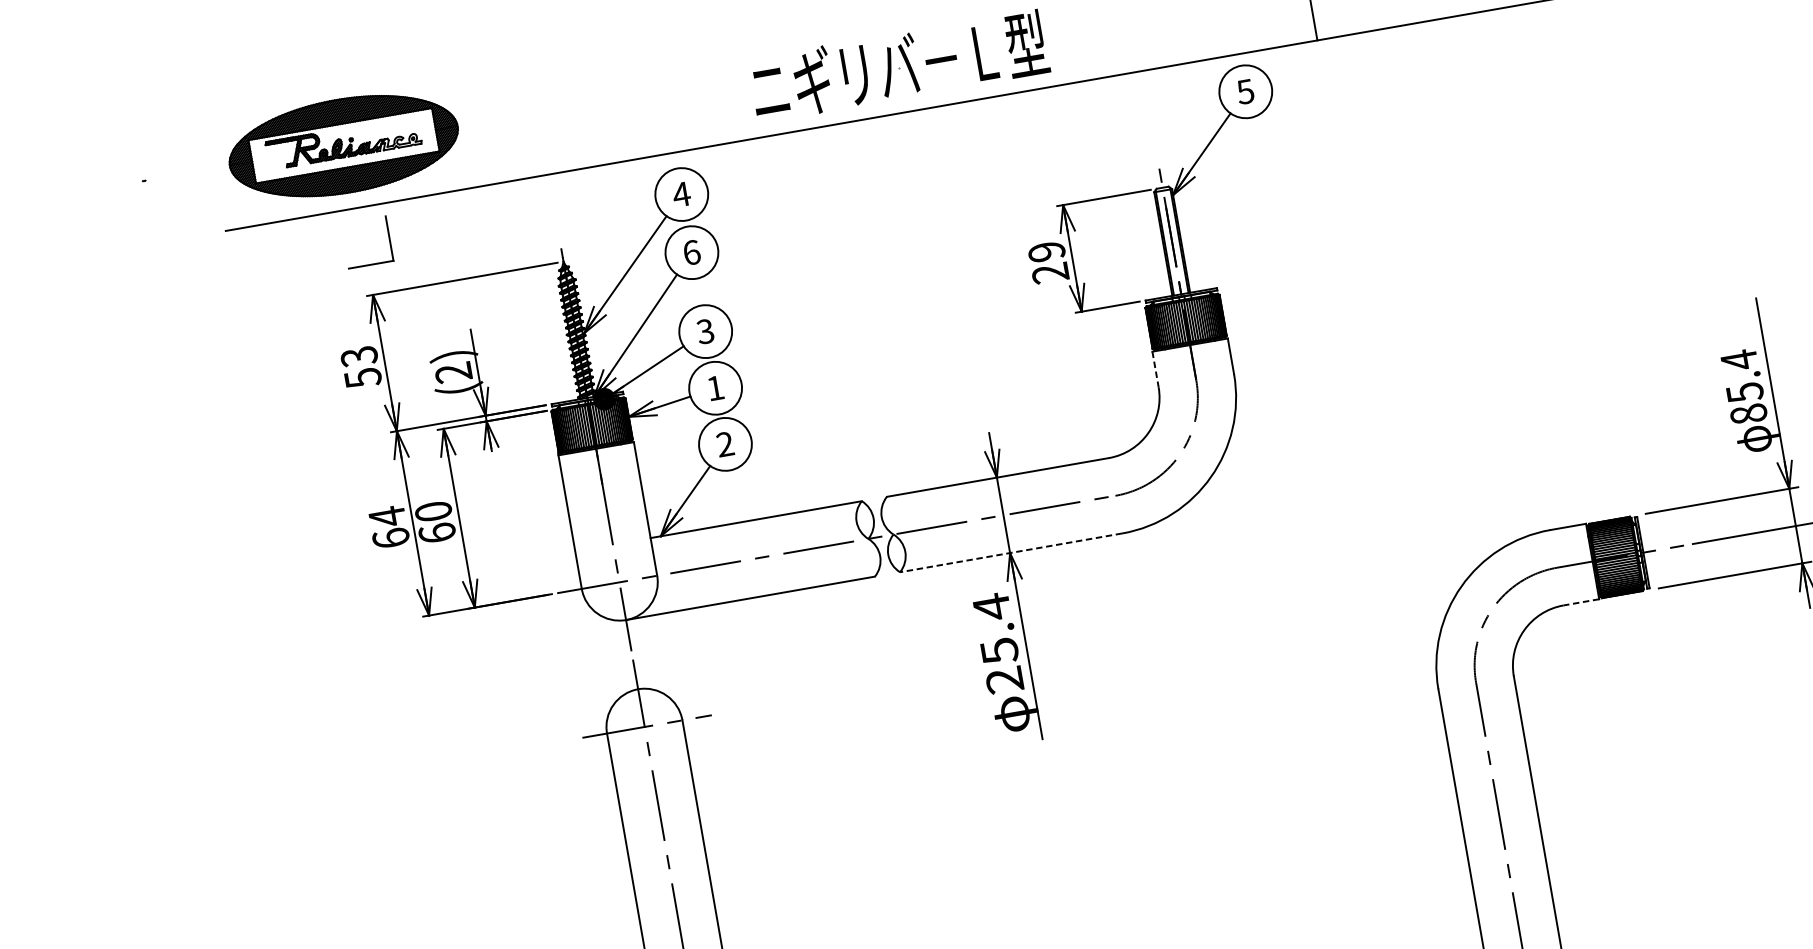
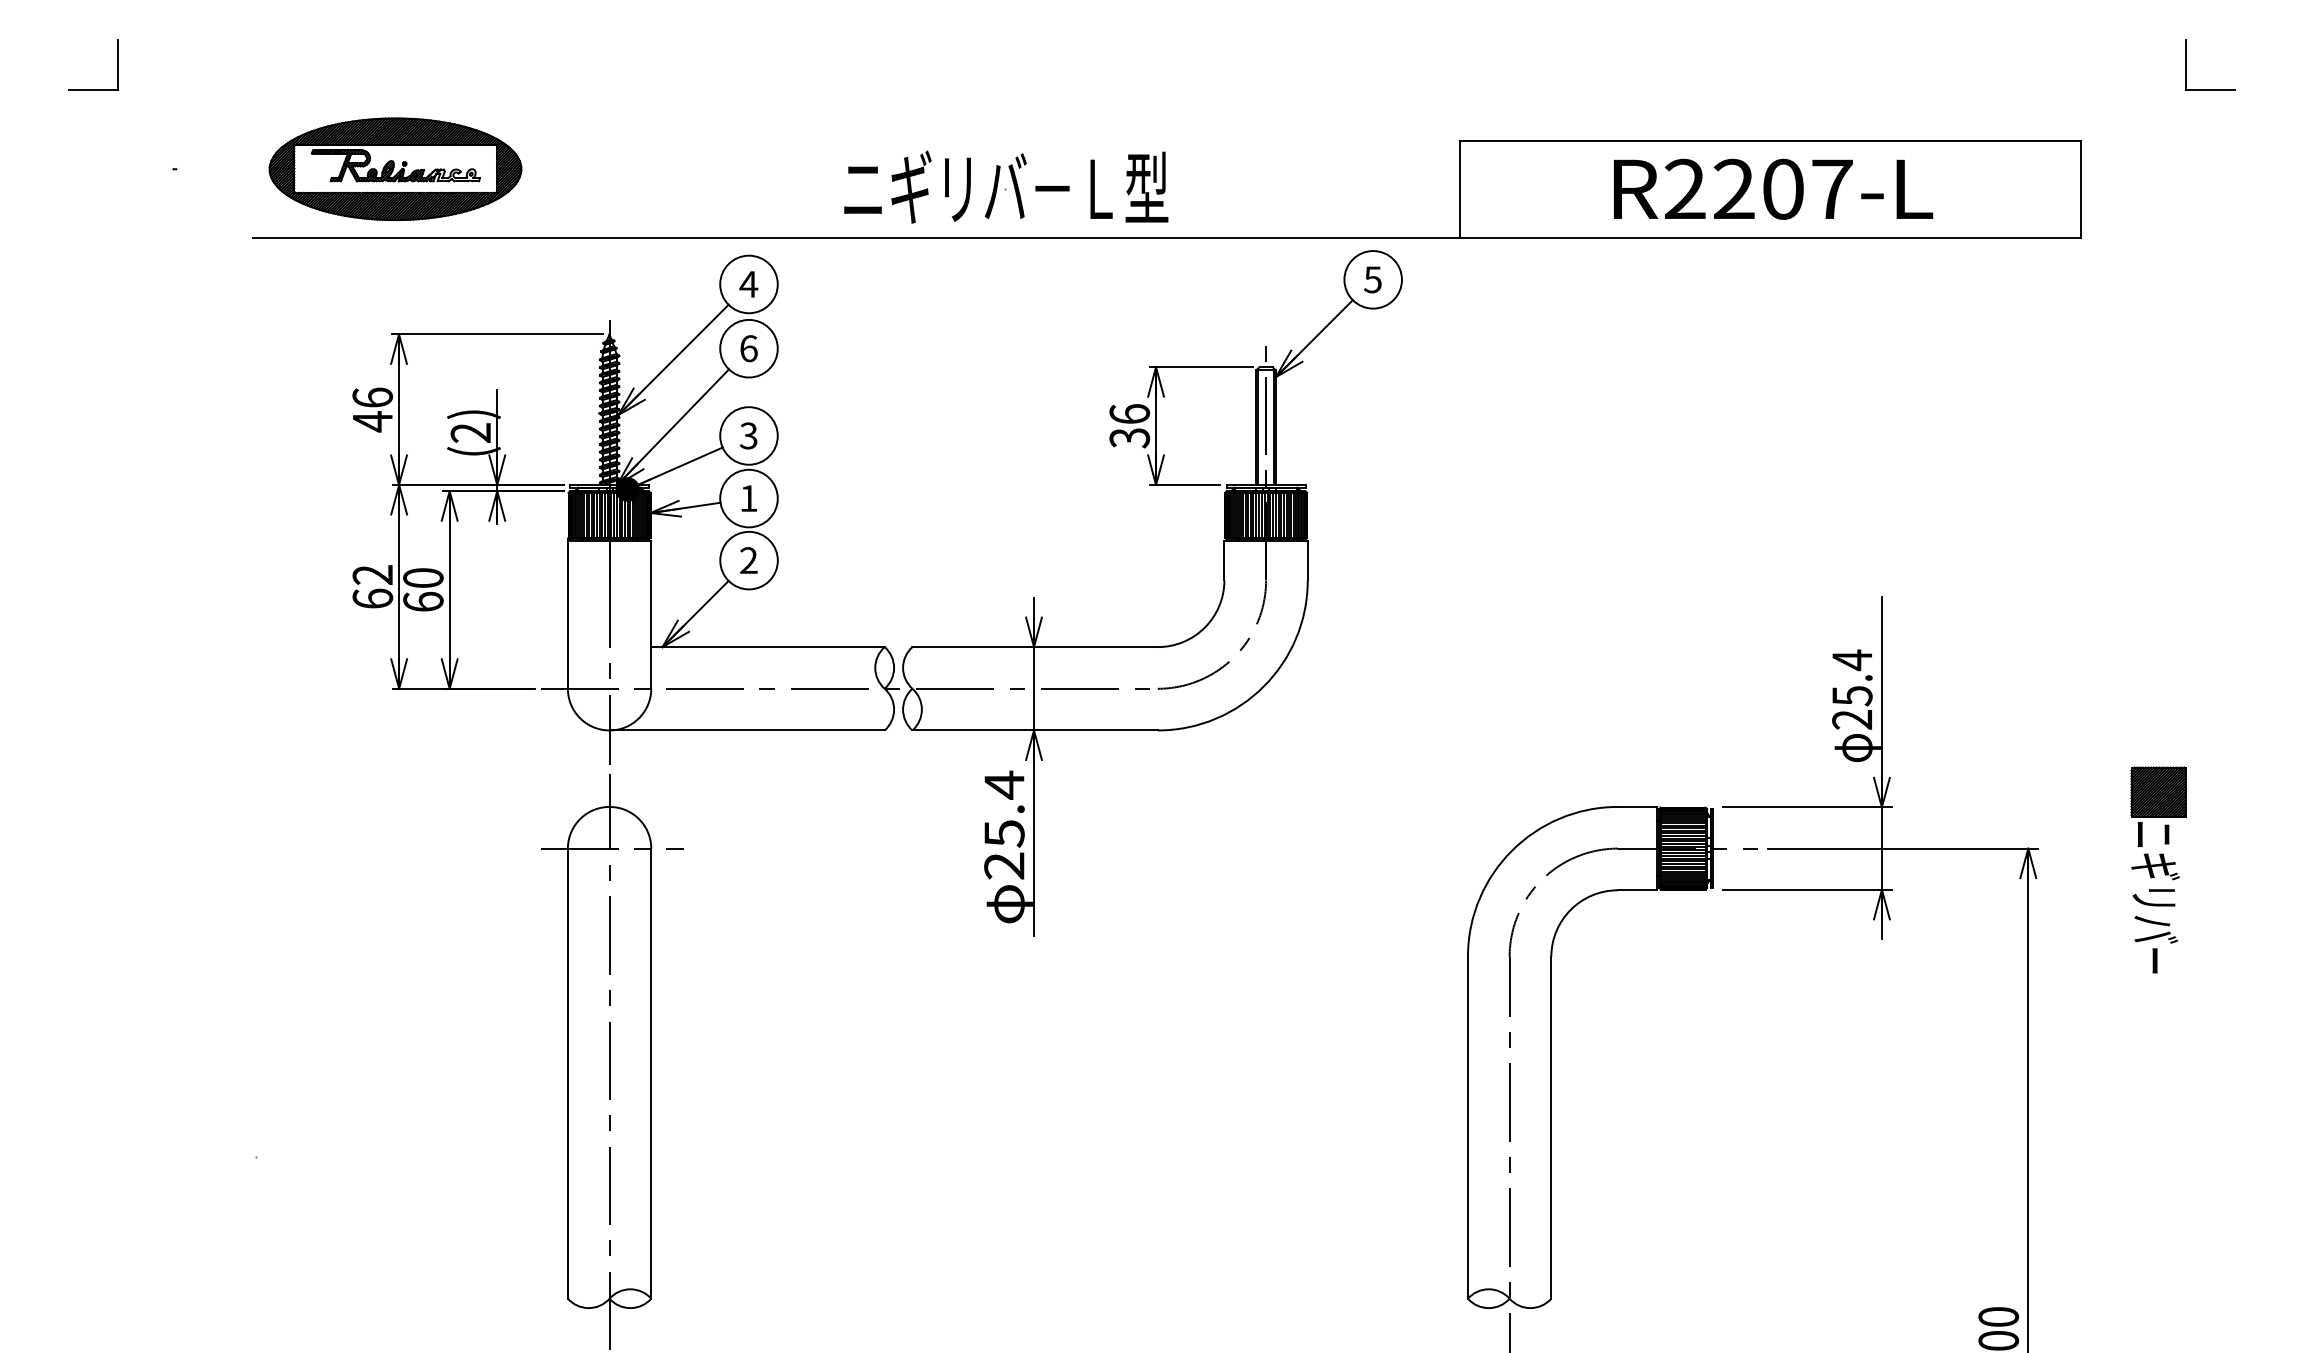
part: (388, 238) -> (117, 64), moved
text: (1048, 262) -> (1129, 426), 29 -> 36
text: (360, 367) -> (372, 409), 53 -> 46
line: (1155, 369) -> (1224, 560), dashed -> solid
text: (1748, 413) -> (1852, 719), 85.4 -> 25.4
text: (386, 516) -> (372, 574), 64 -> 62
line: (1011, 552) -> (1035, 730), dashed -> solid
line: (1581, 602) -> (1637, 890), dashed -> solid

